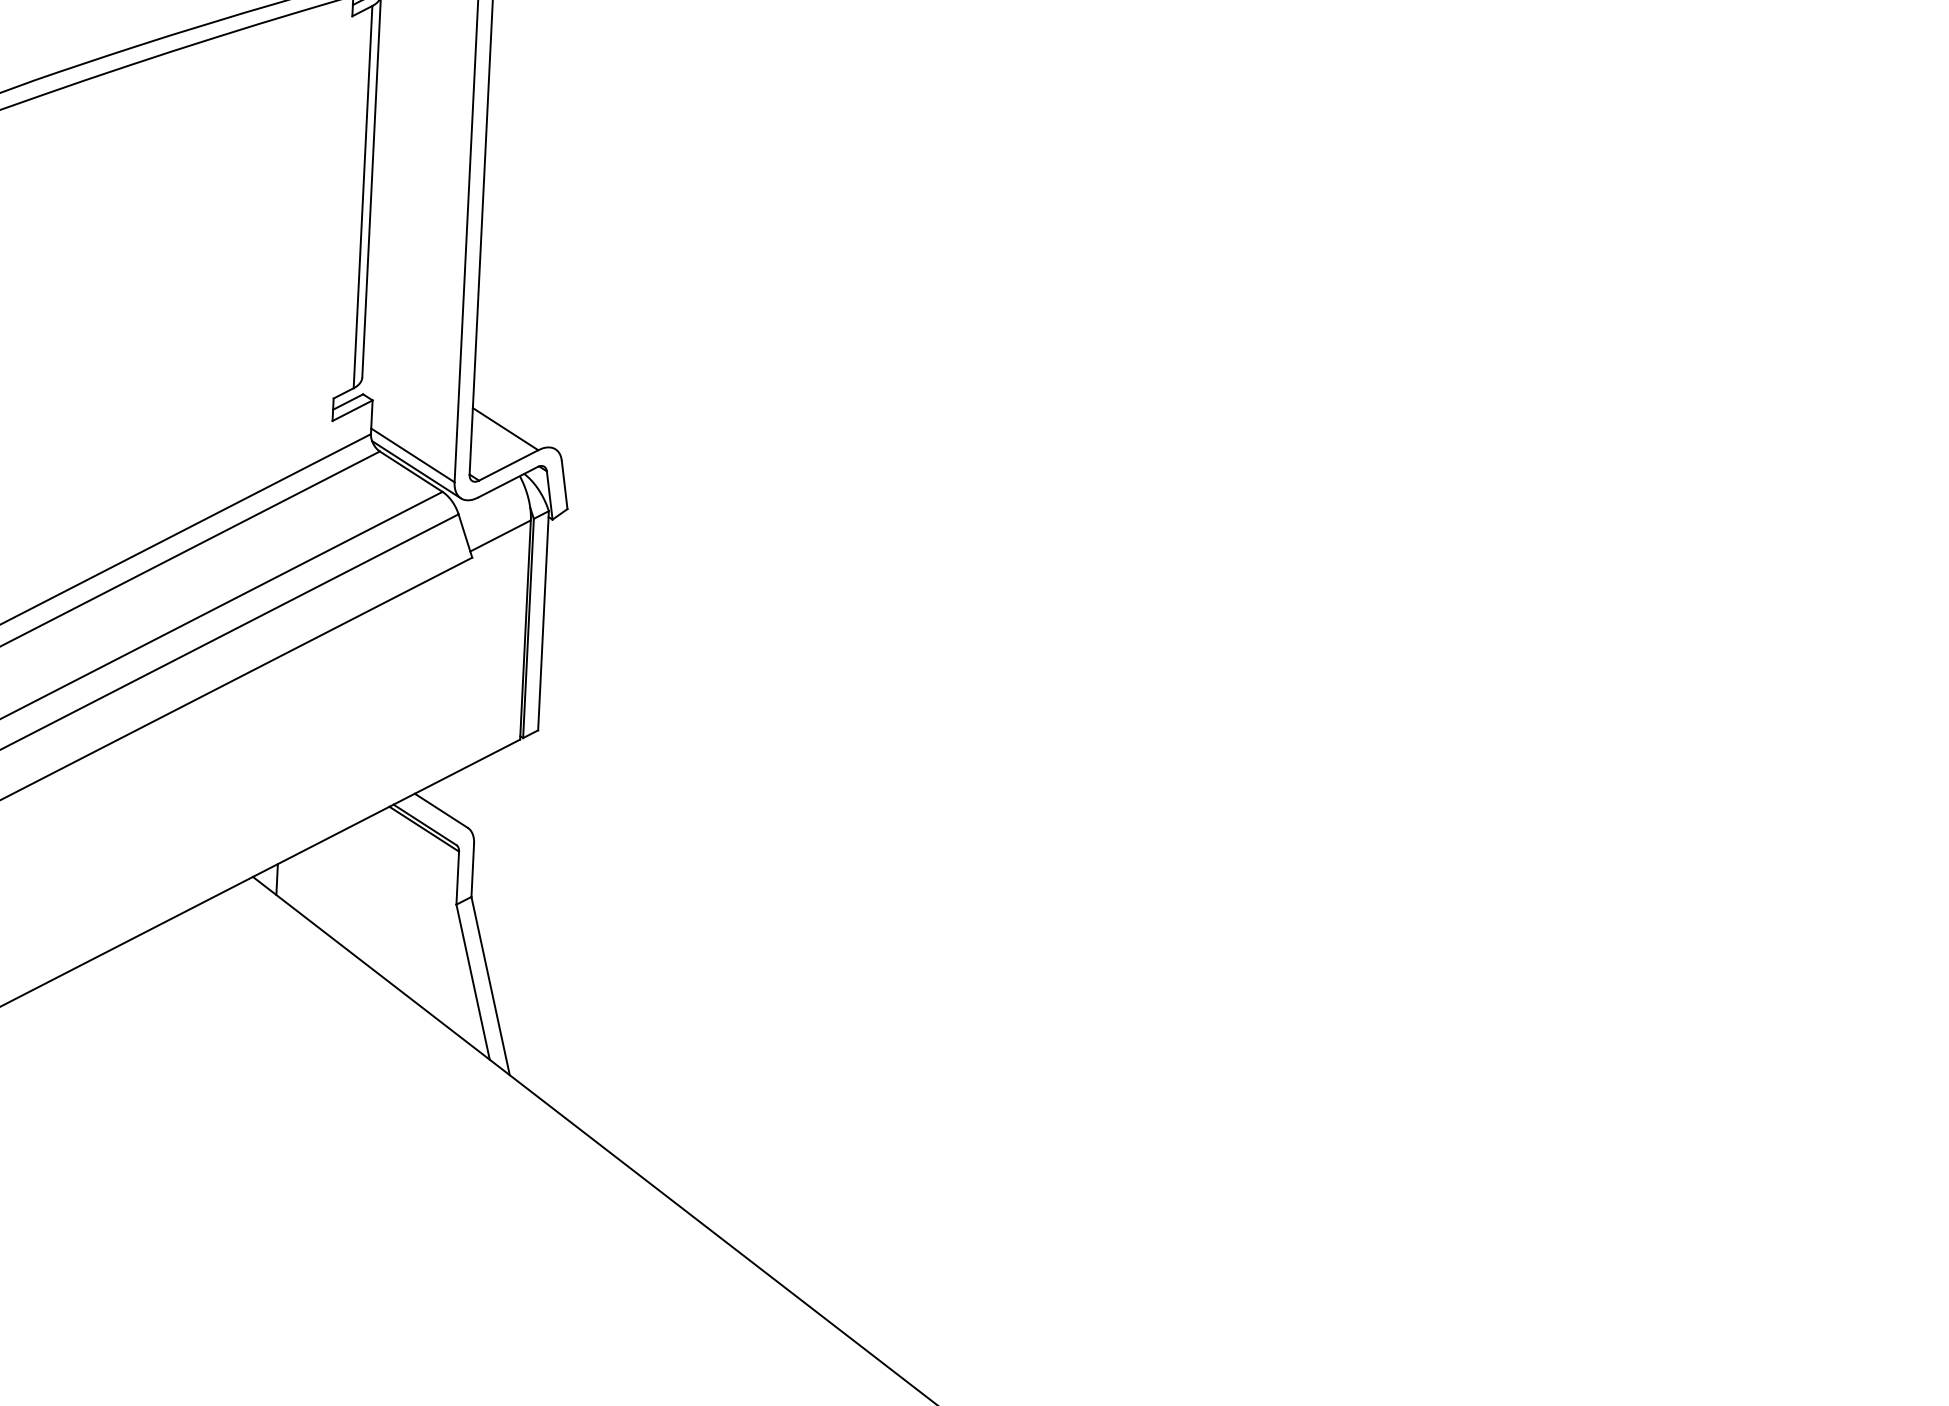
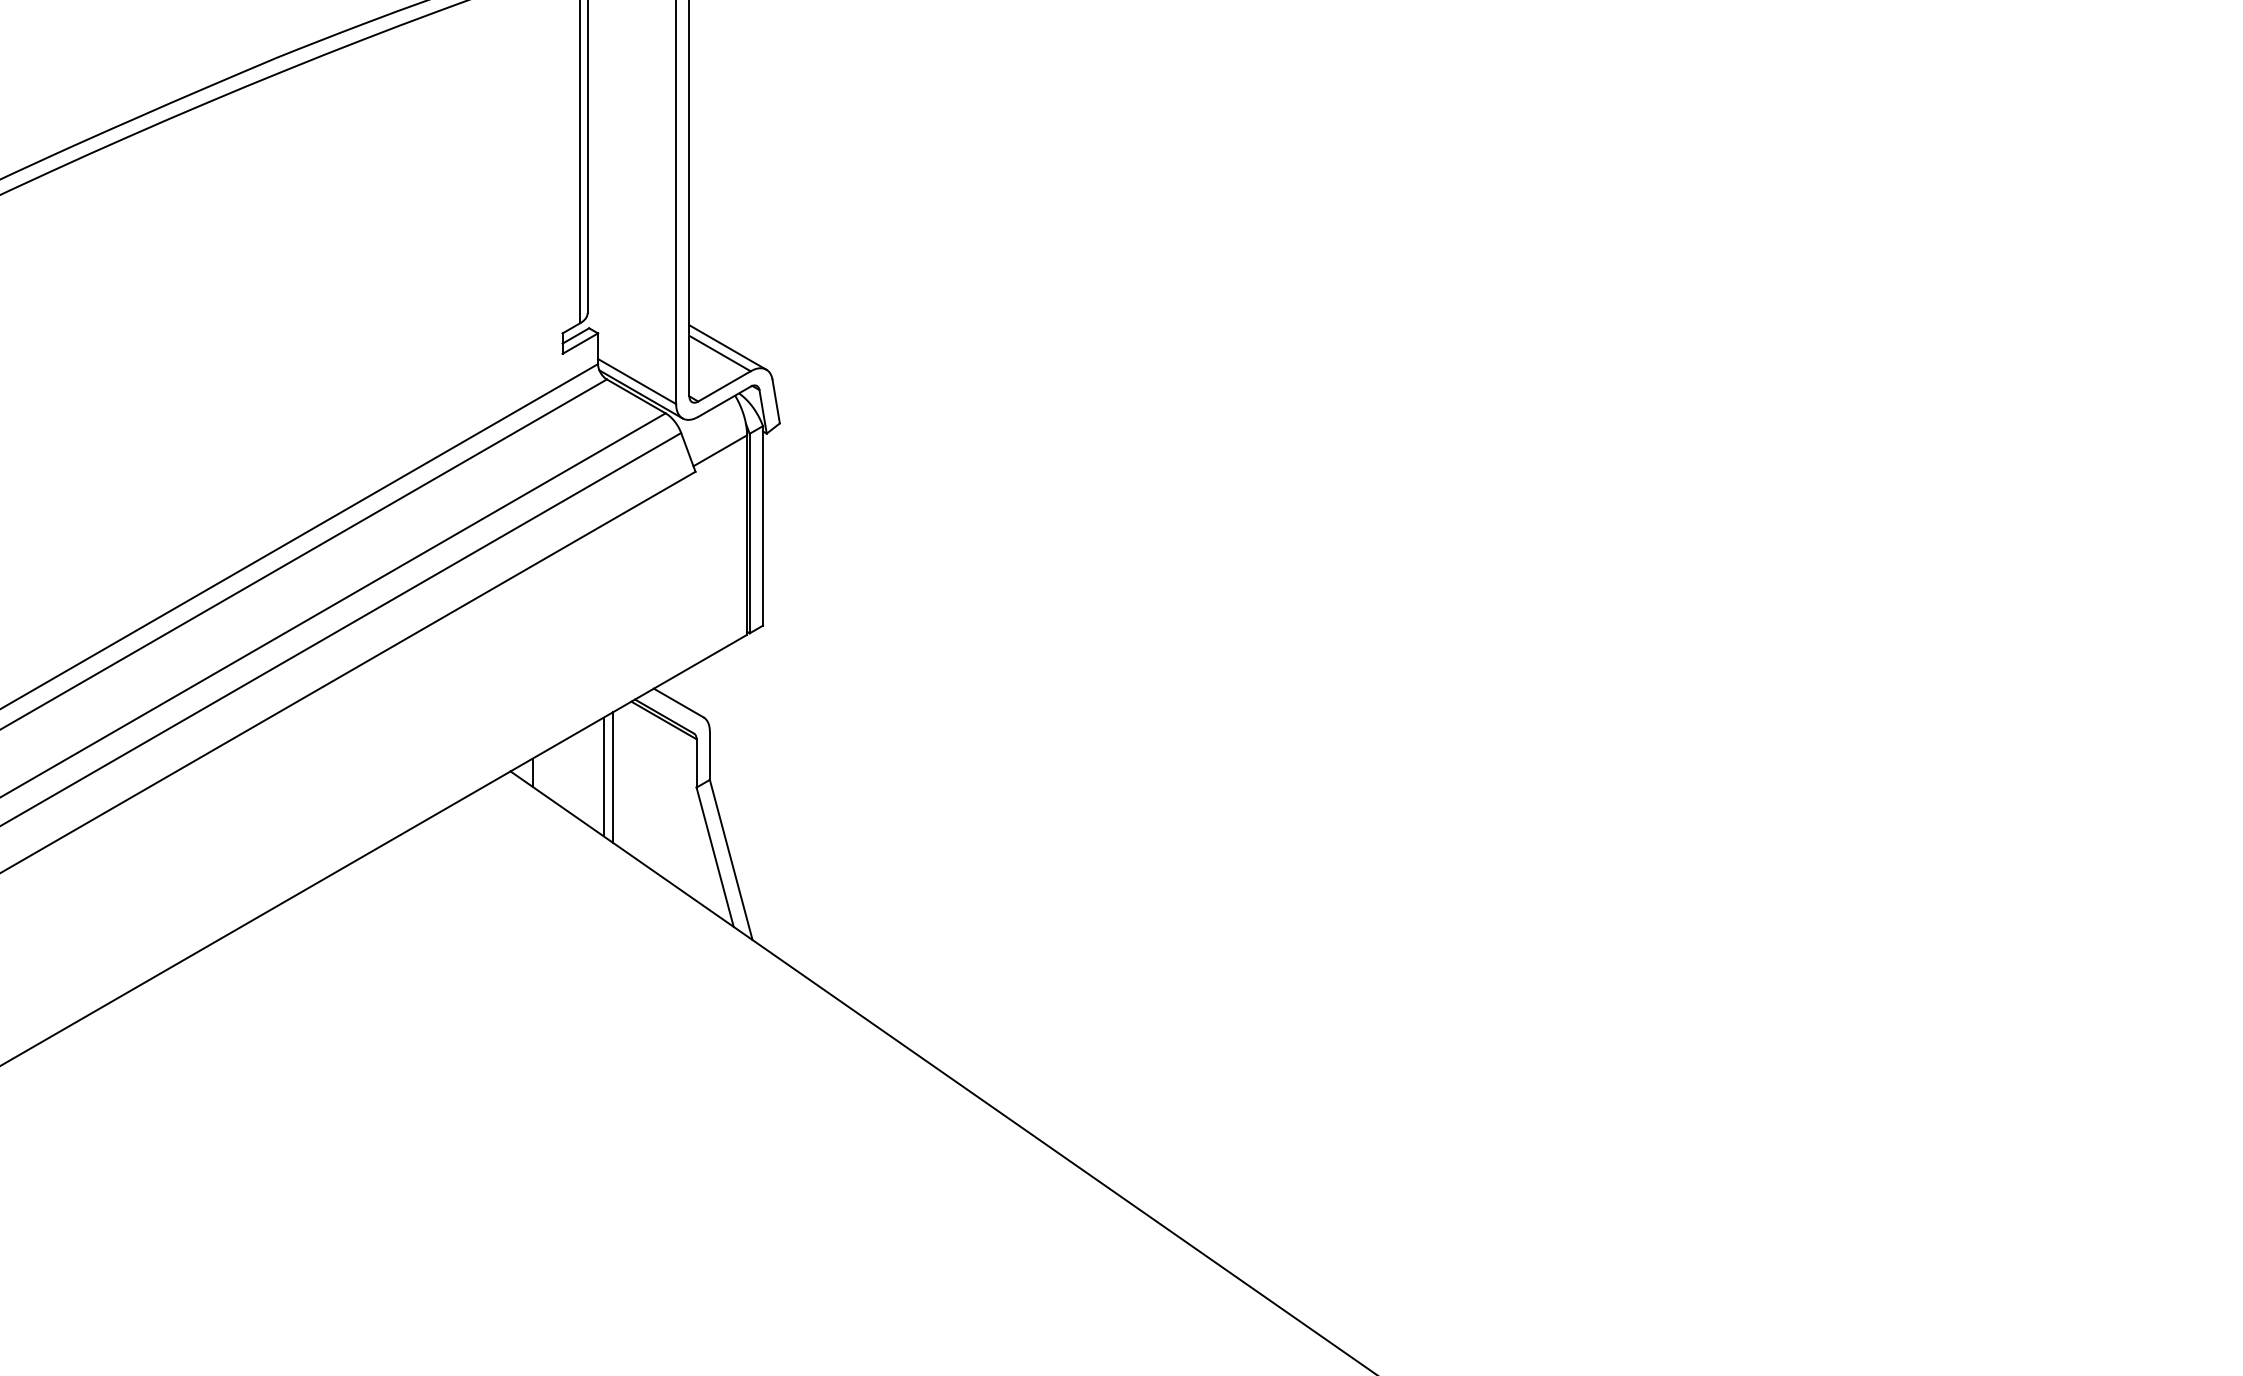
line: (514, 422) -> (727, 347), added
line: (354, 887) -> (603, 776), added
line: (364, 889) -> (612, 777), added

